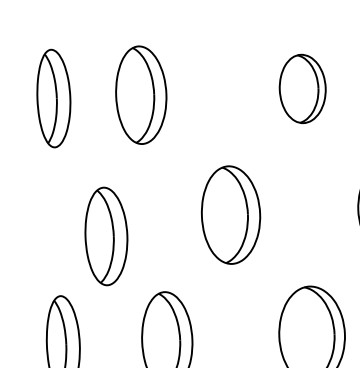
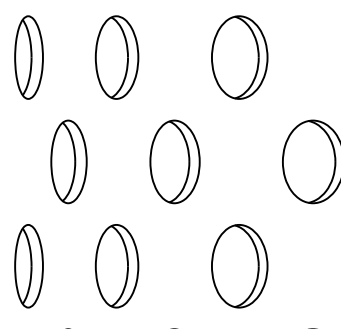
part: (302, 88) -> (239, 57), size x1.43
part: (140, 95) -> (116, 57), moved
part: (105, 235) -> (68, 161), moved

